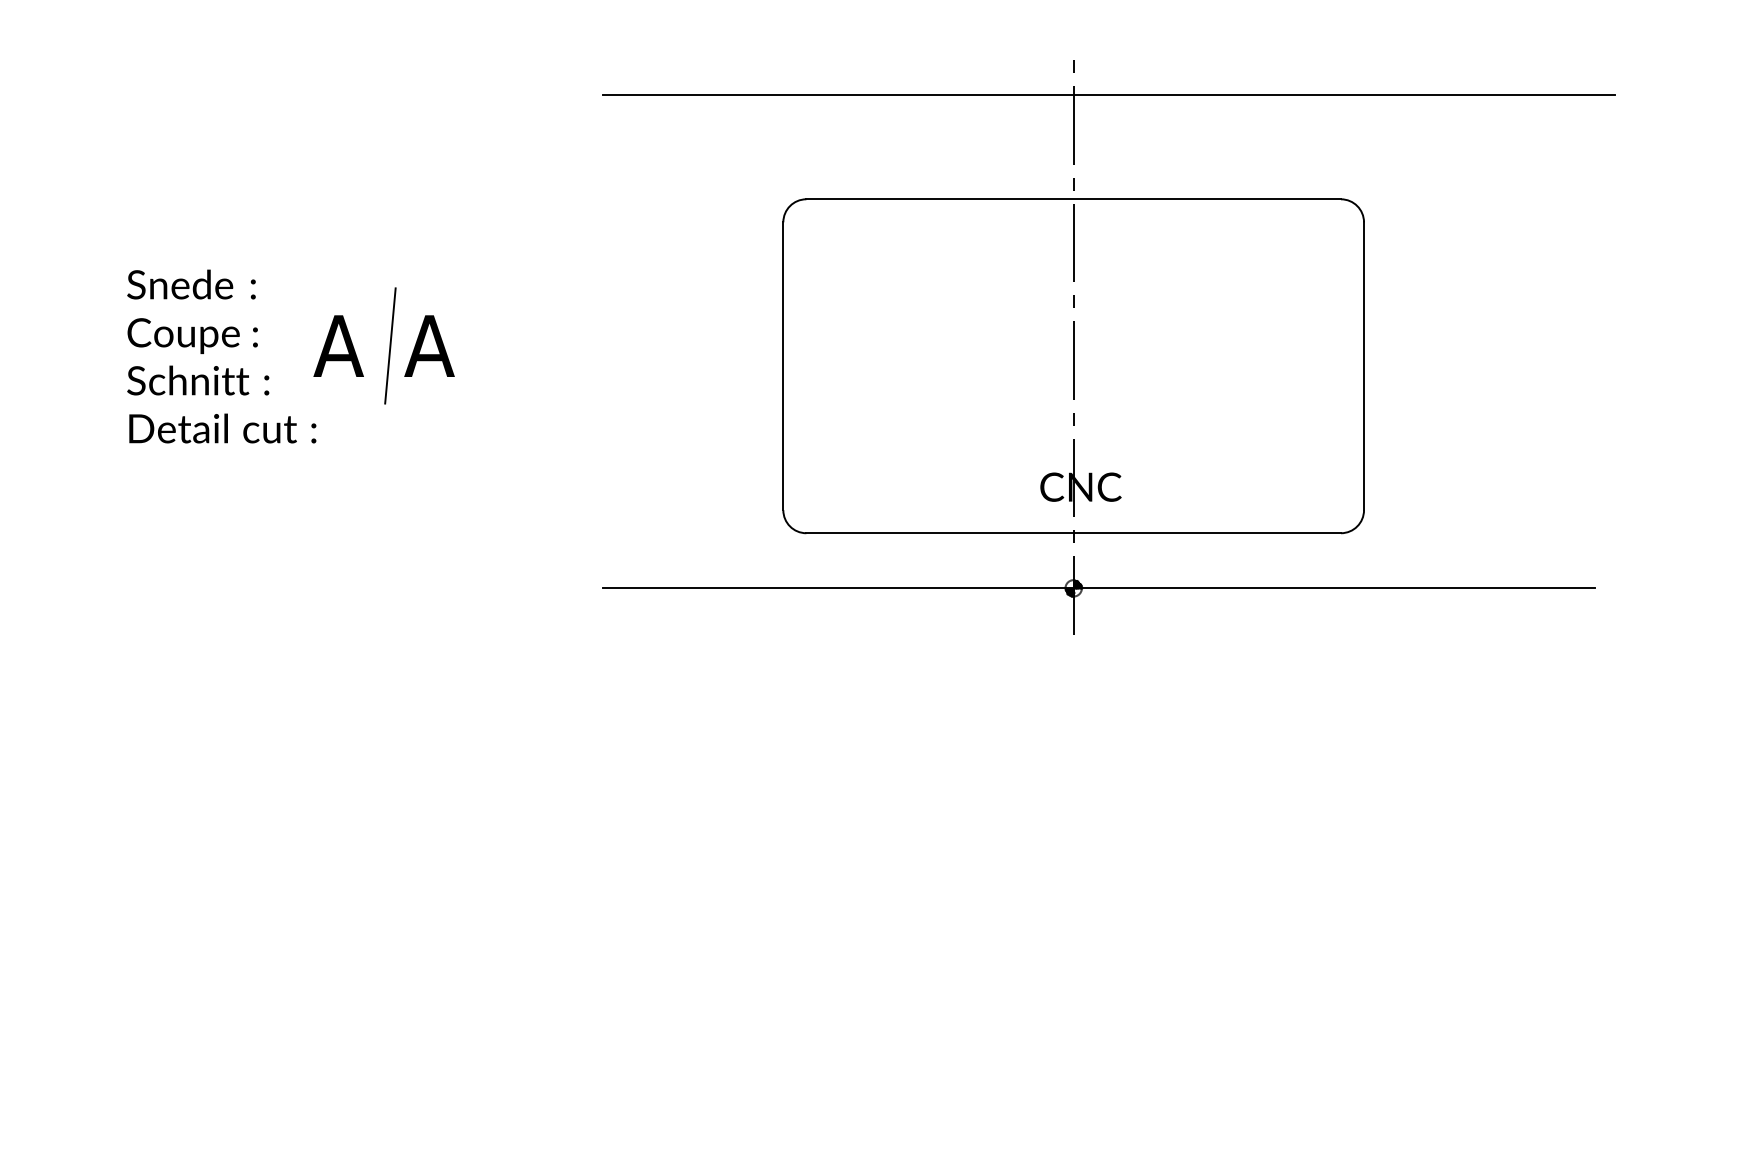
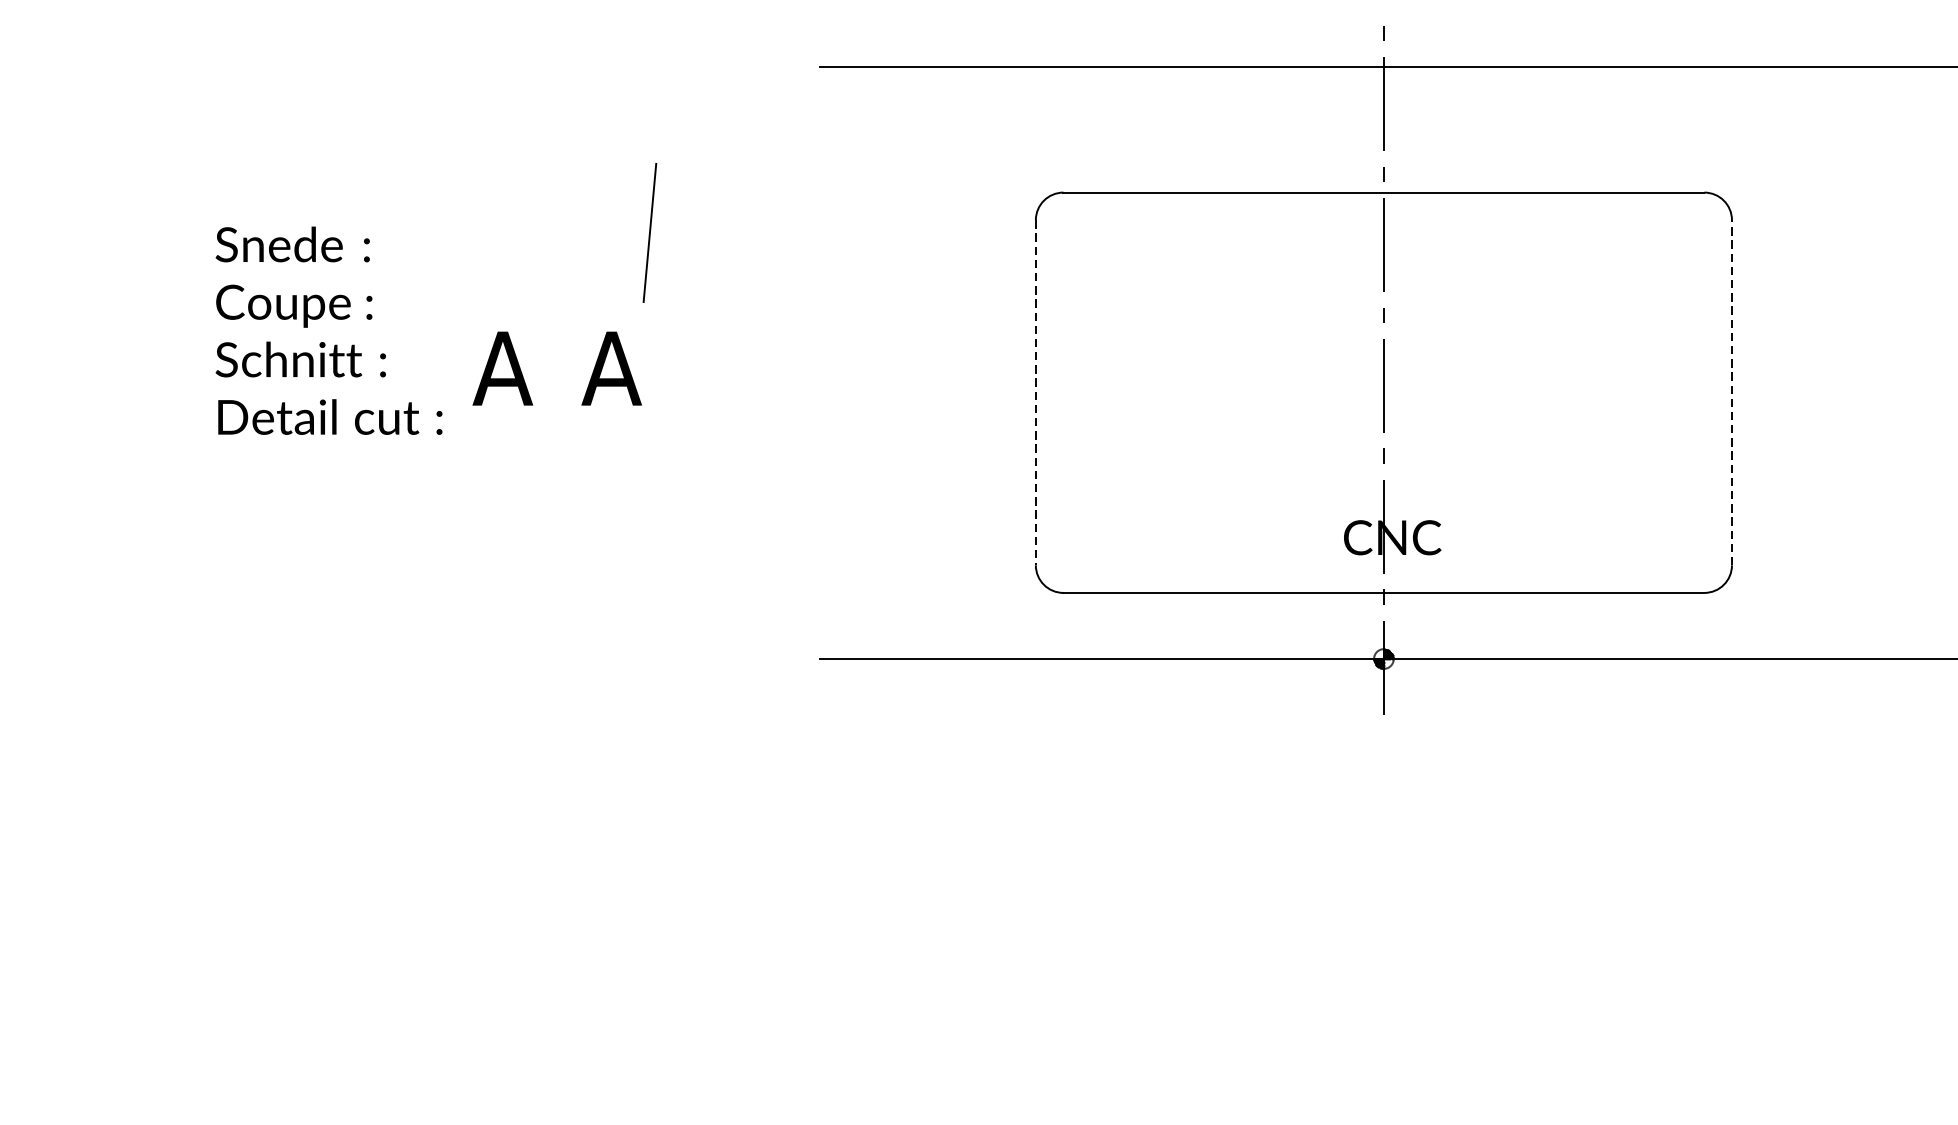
line: (390, 345) -> (650, 232), moved
text: (221, 356) -> (328, 330), moved
line: (783, 366) -> (1036, 393), solid -> dashed
line: (1364, 366) -> (1732, 393), solid -> dashed

